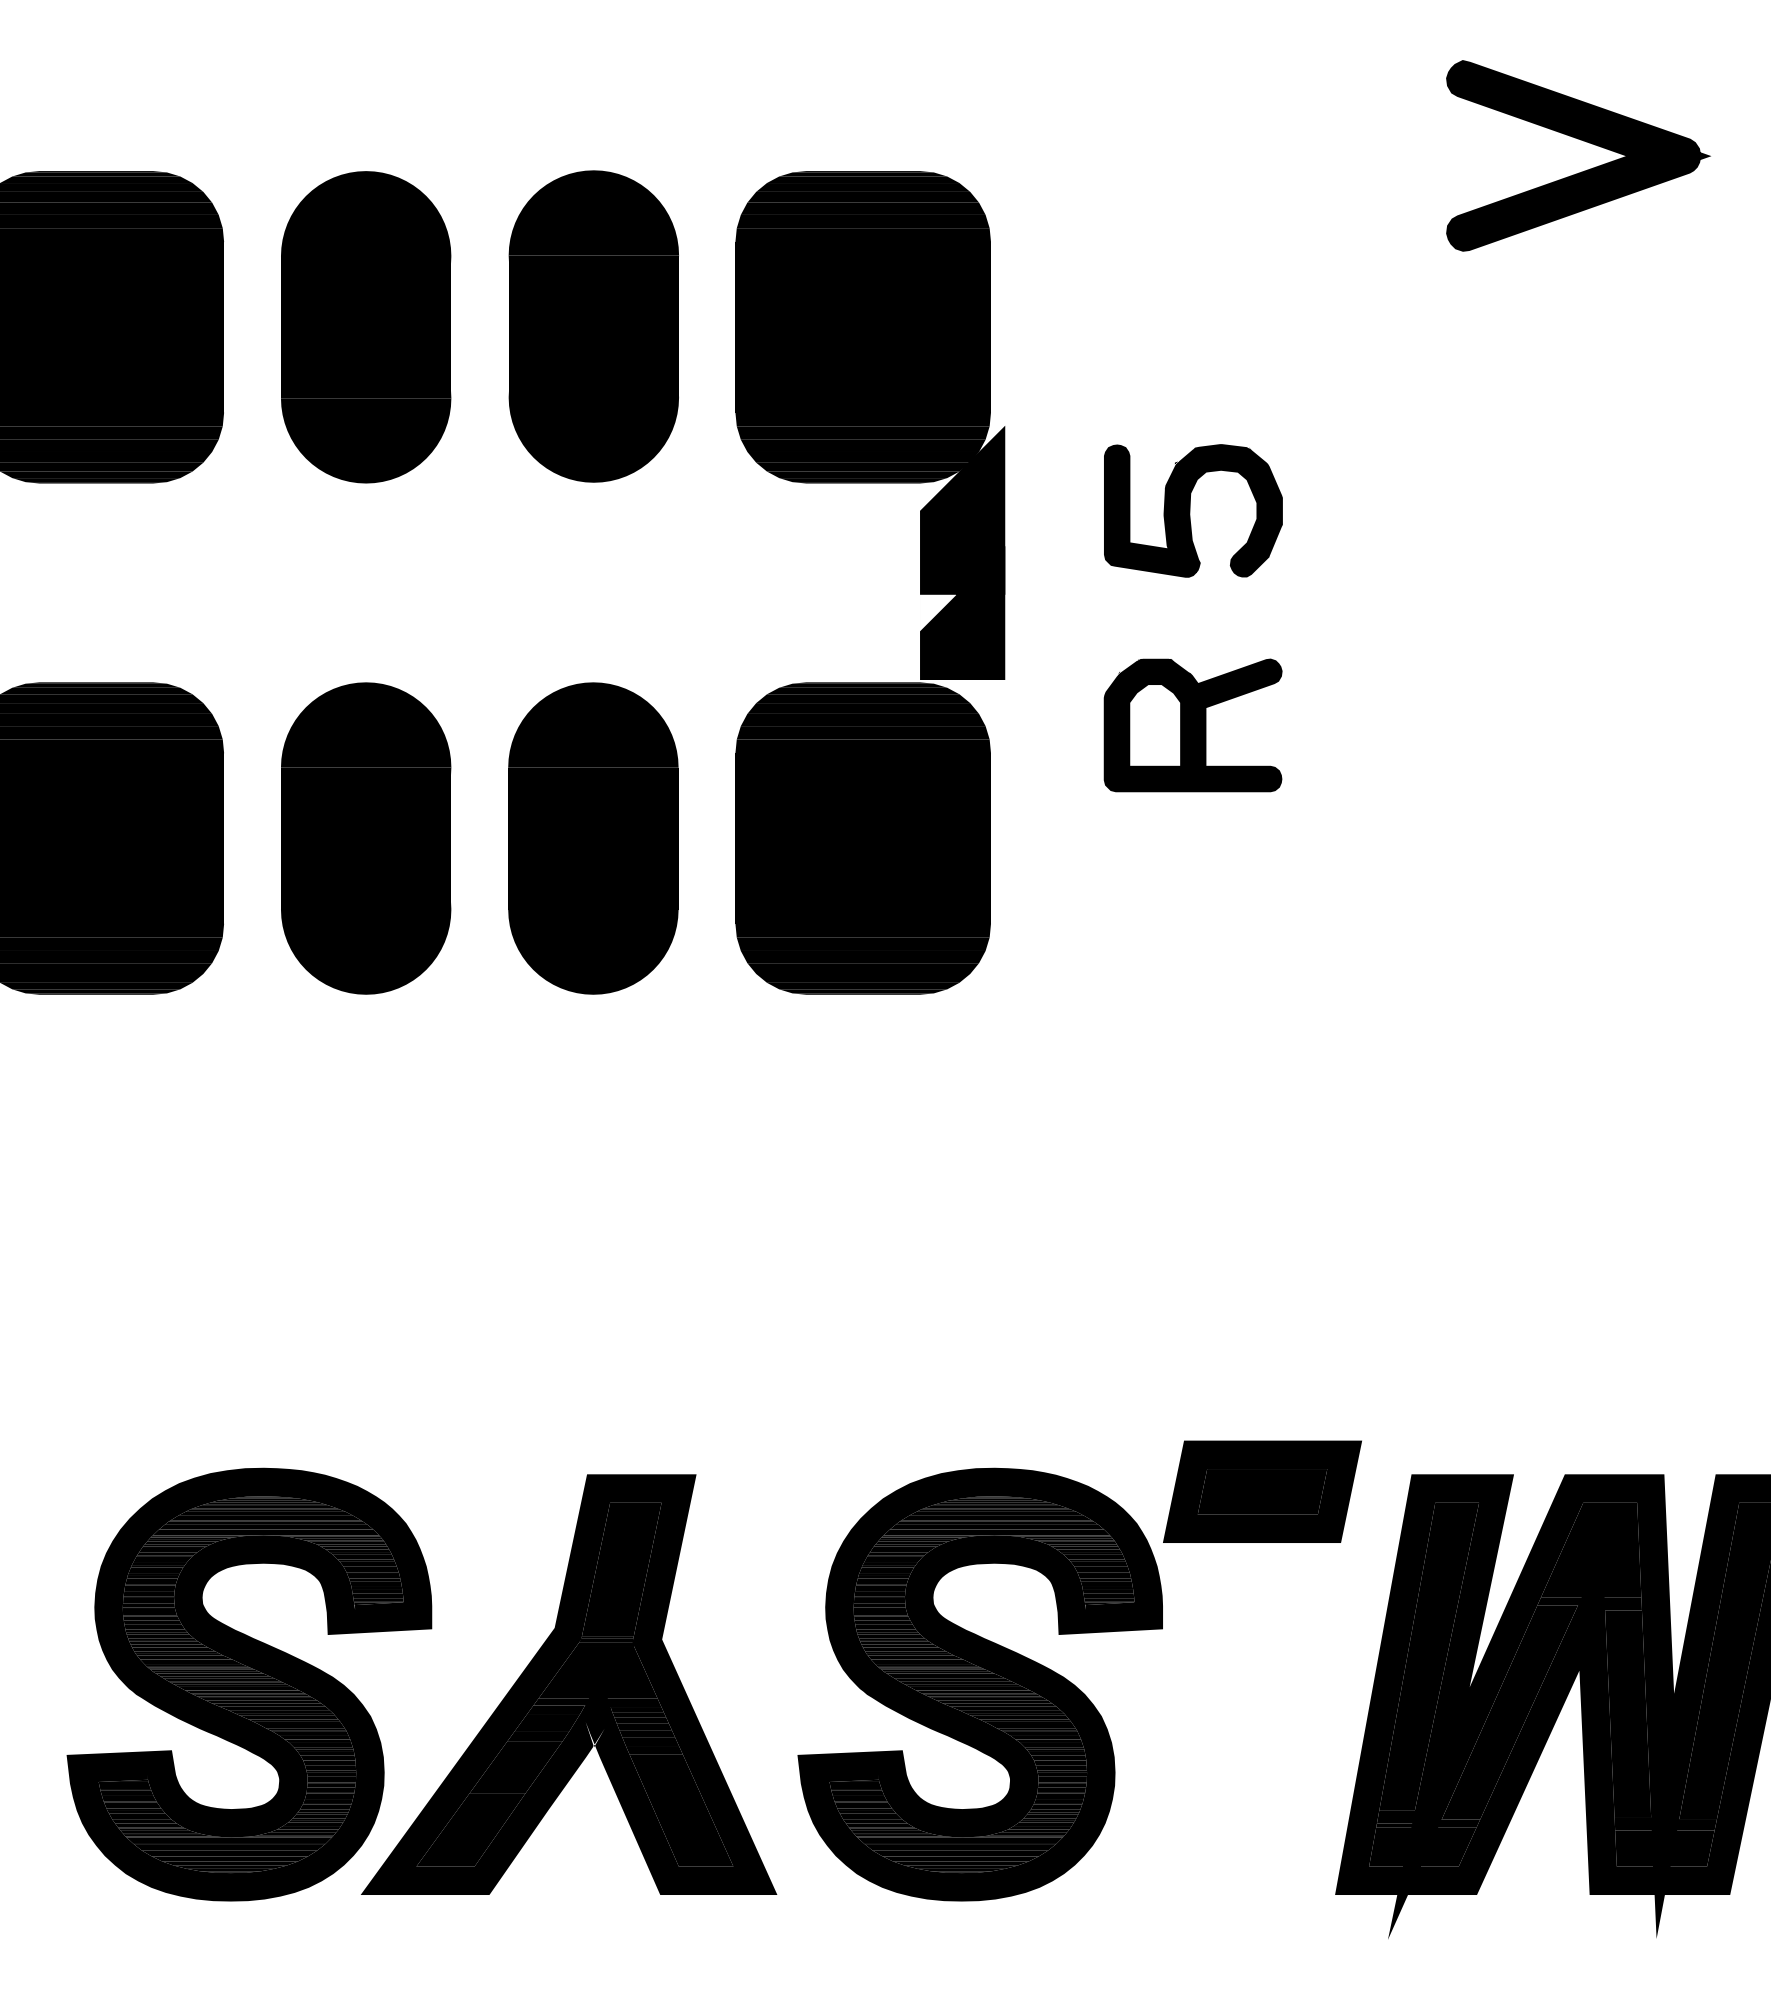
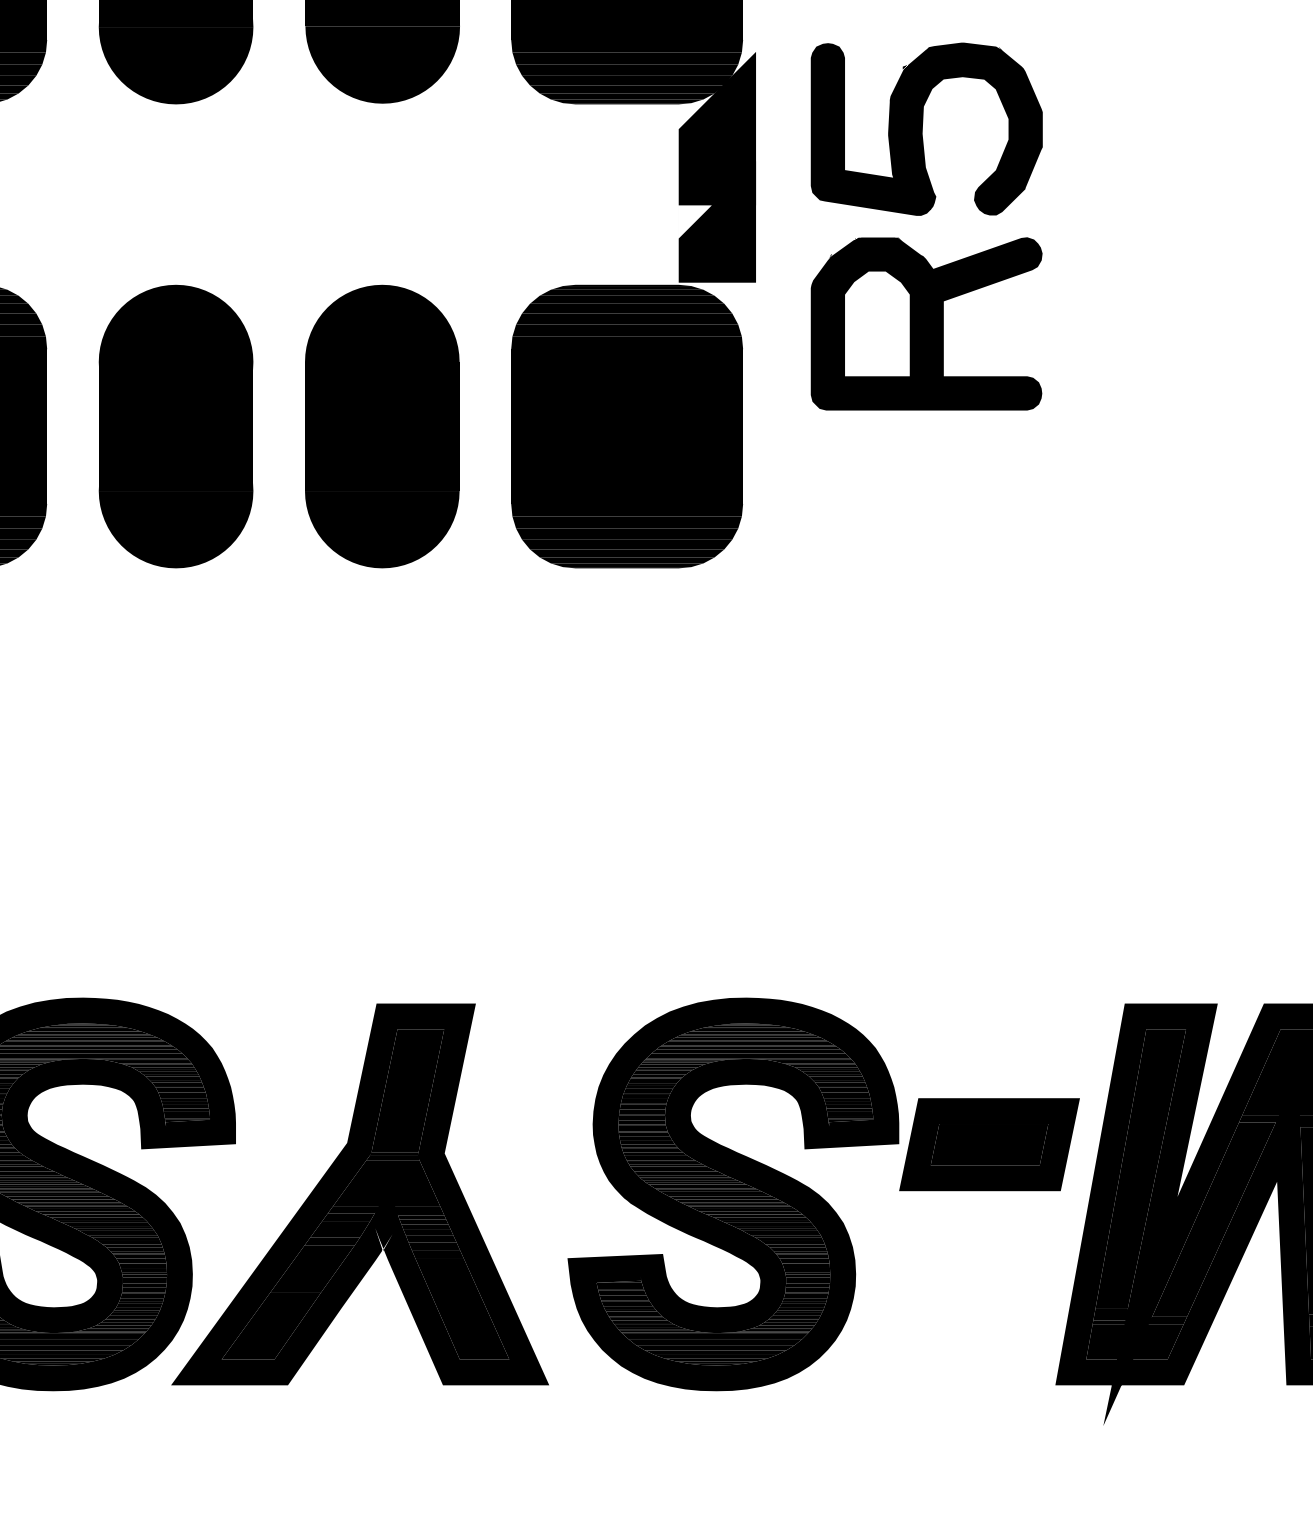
part: (1193, 510) -> (926, 128), size x1.43
part: (1192, 725) -> (925, 324), size x1.43
part: (1262, 1491) -> (989, 1144), moved

